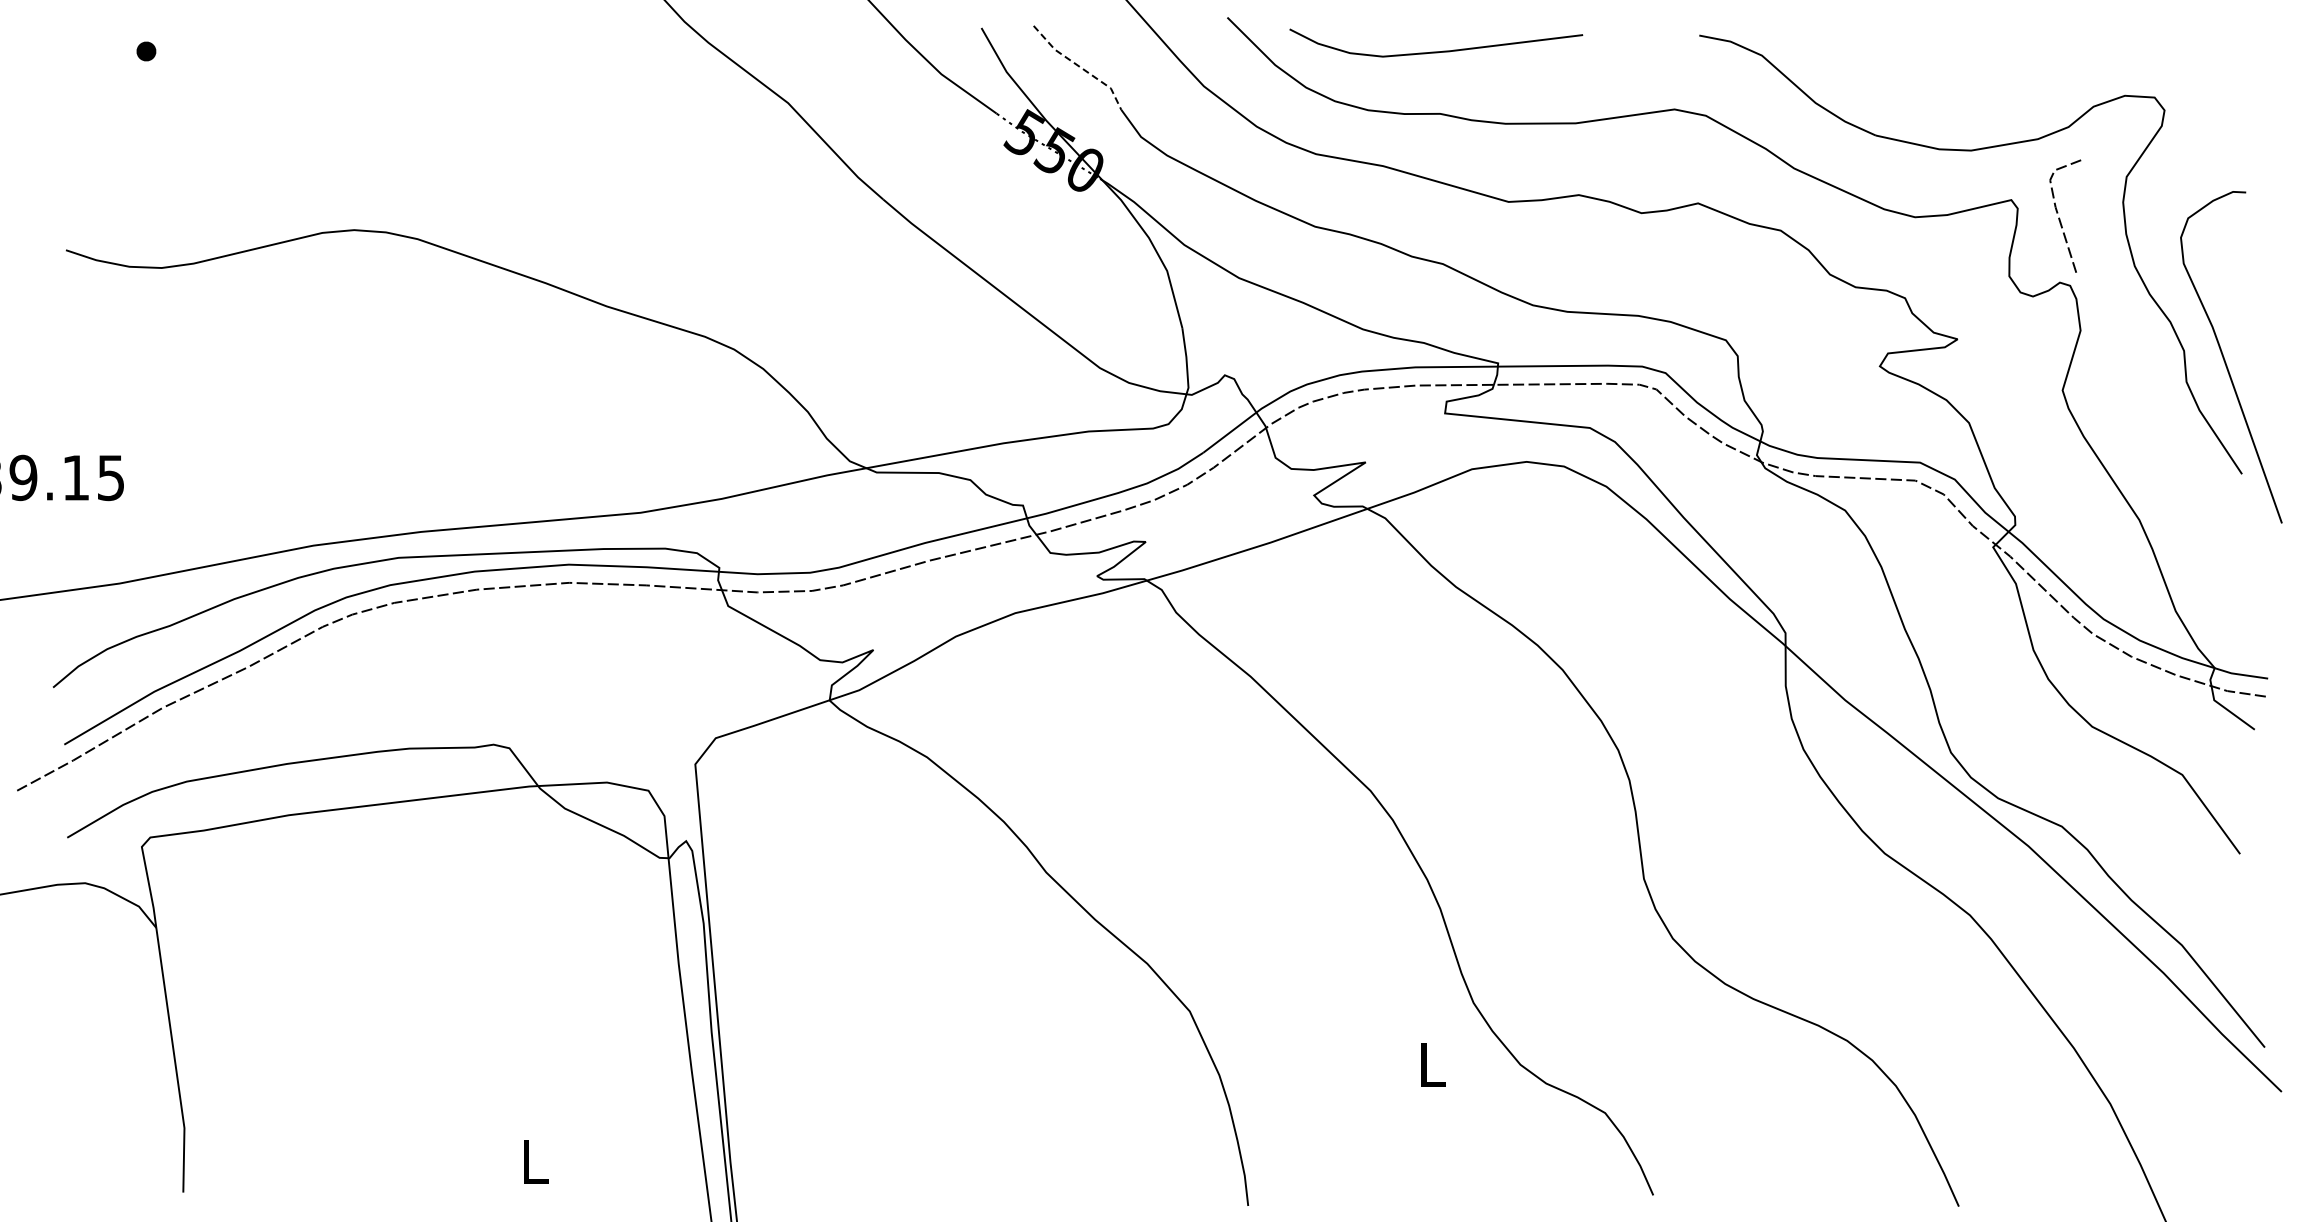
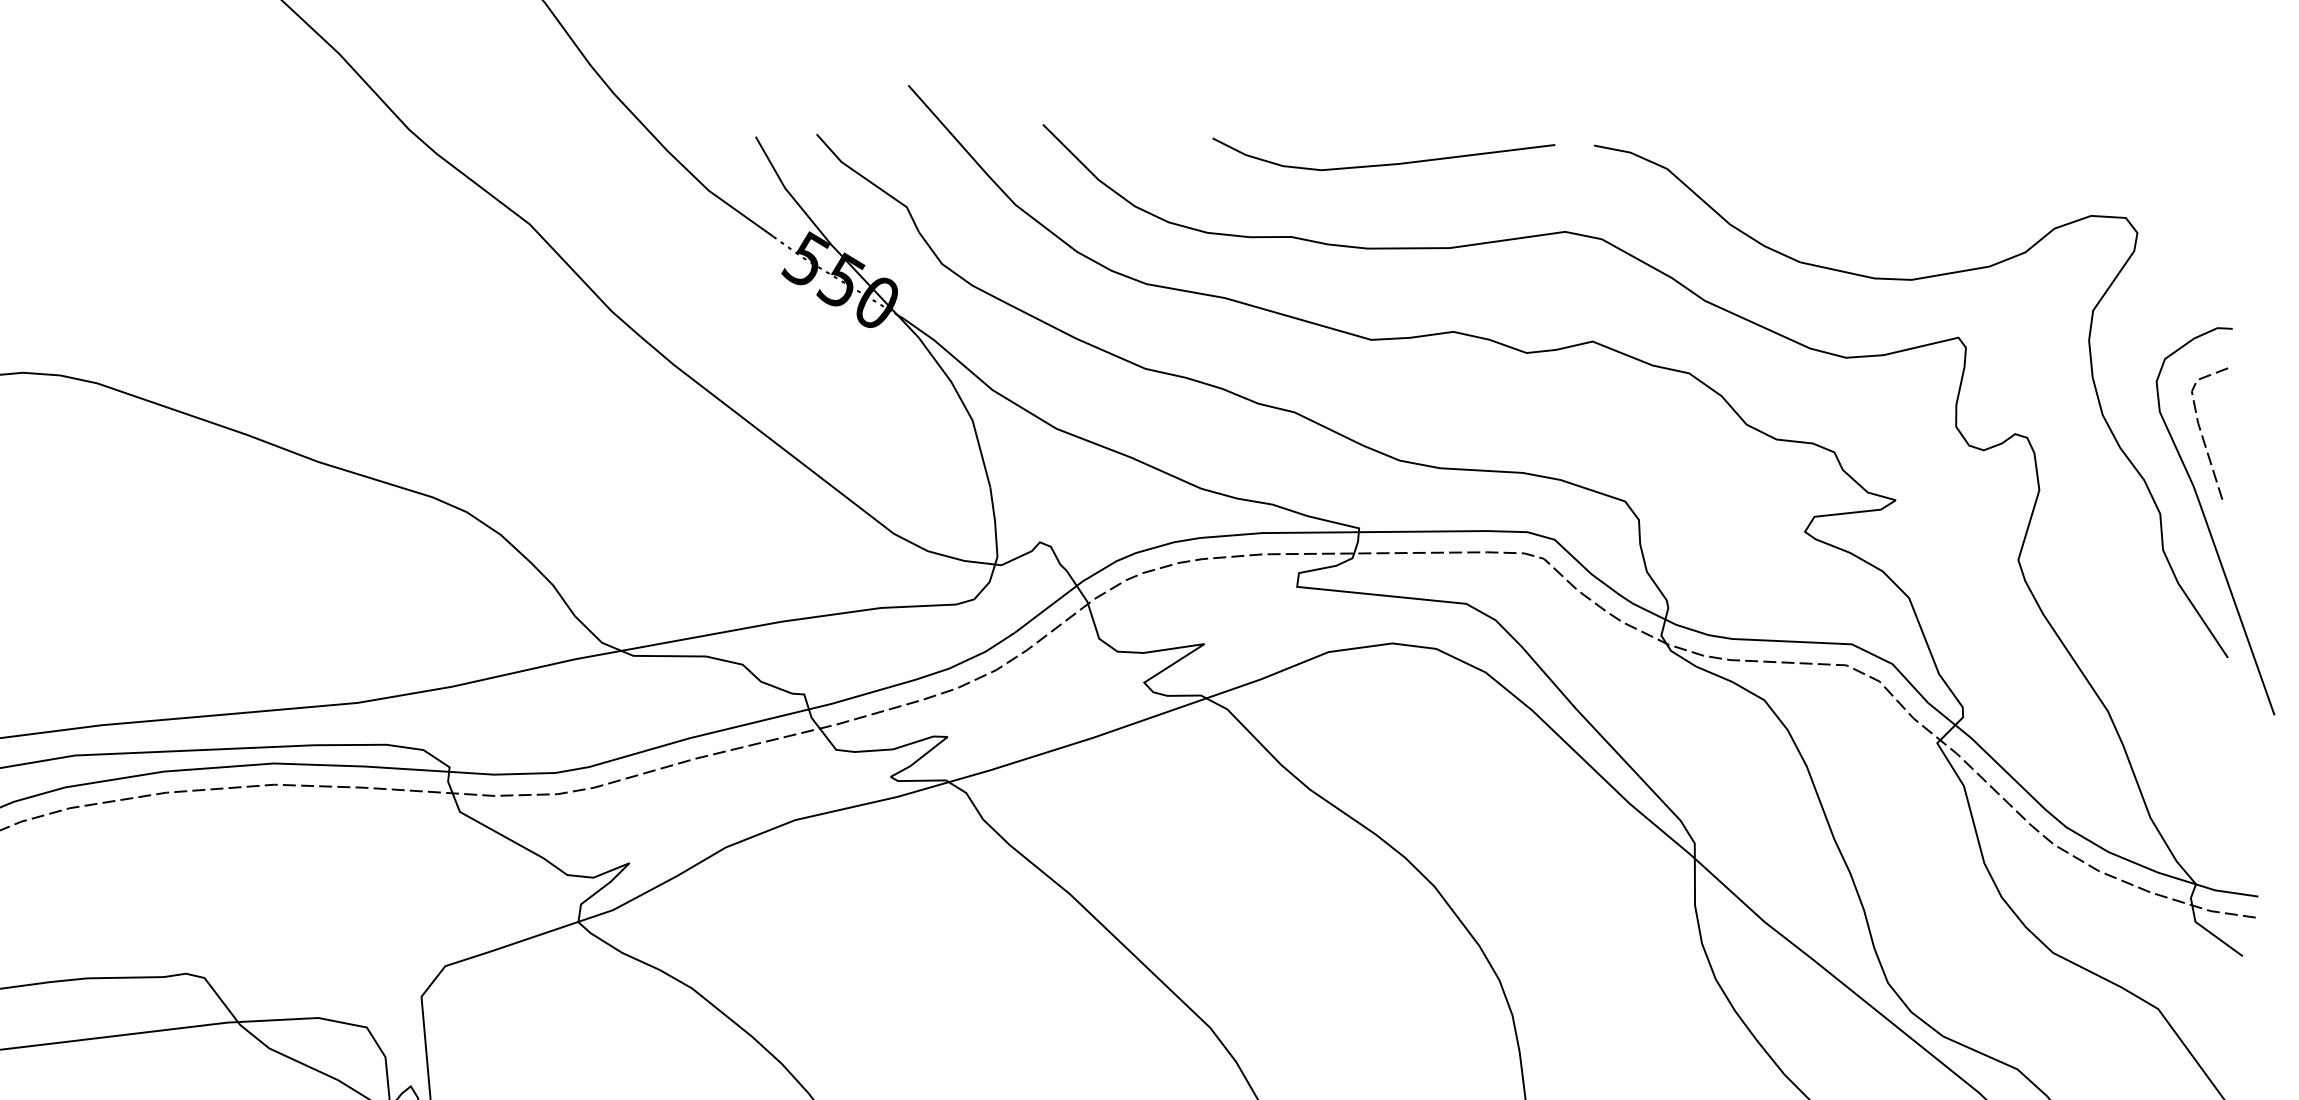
curve: (1436, 51) -> (1384, 164), moved
line: (1079, 66) -> (870, 181), dashed -> solid
line: (2060, 218) -> (2203, 436), moved

